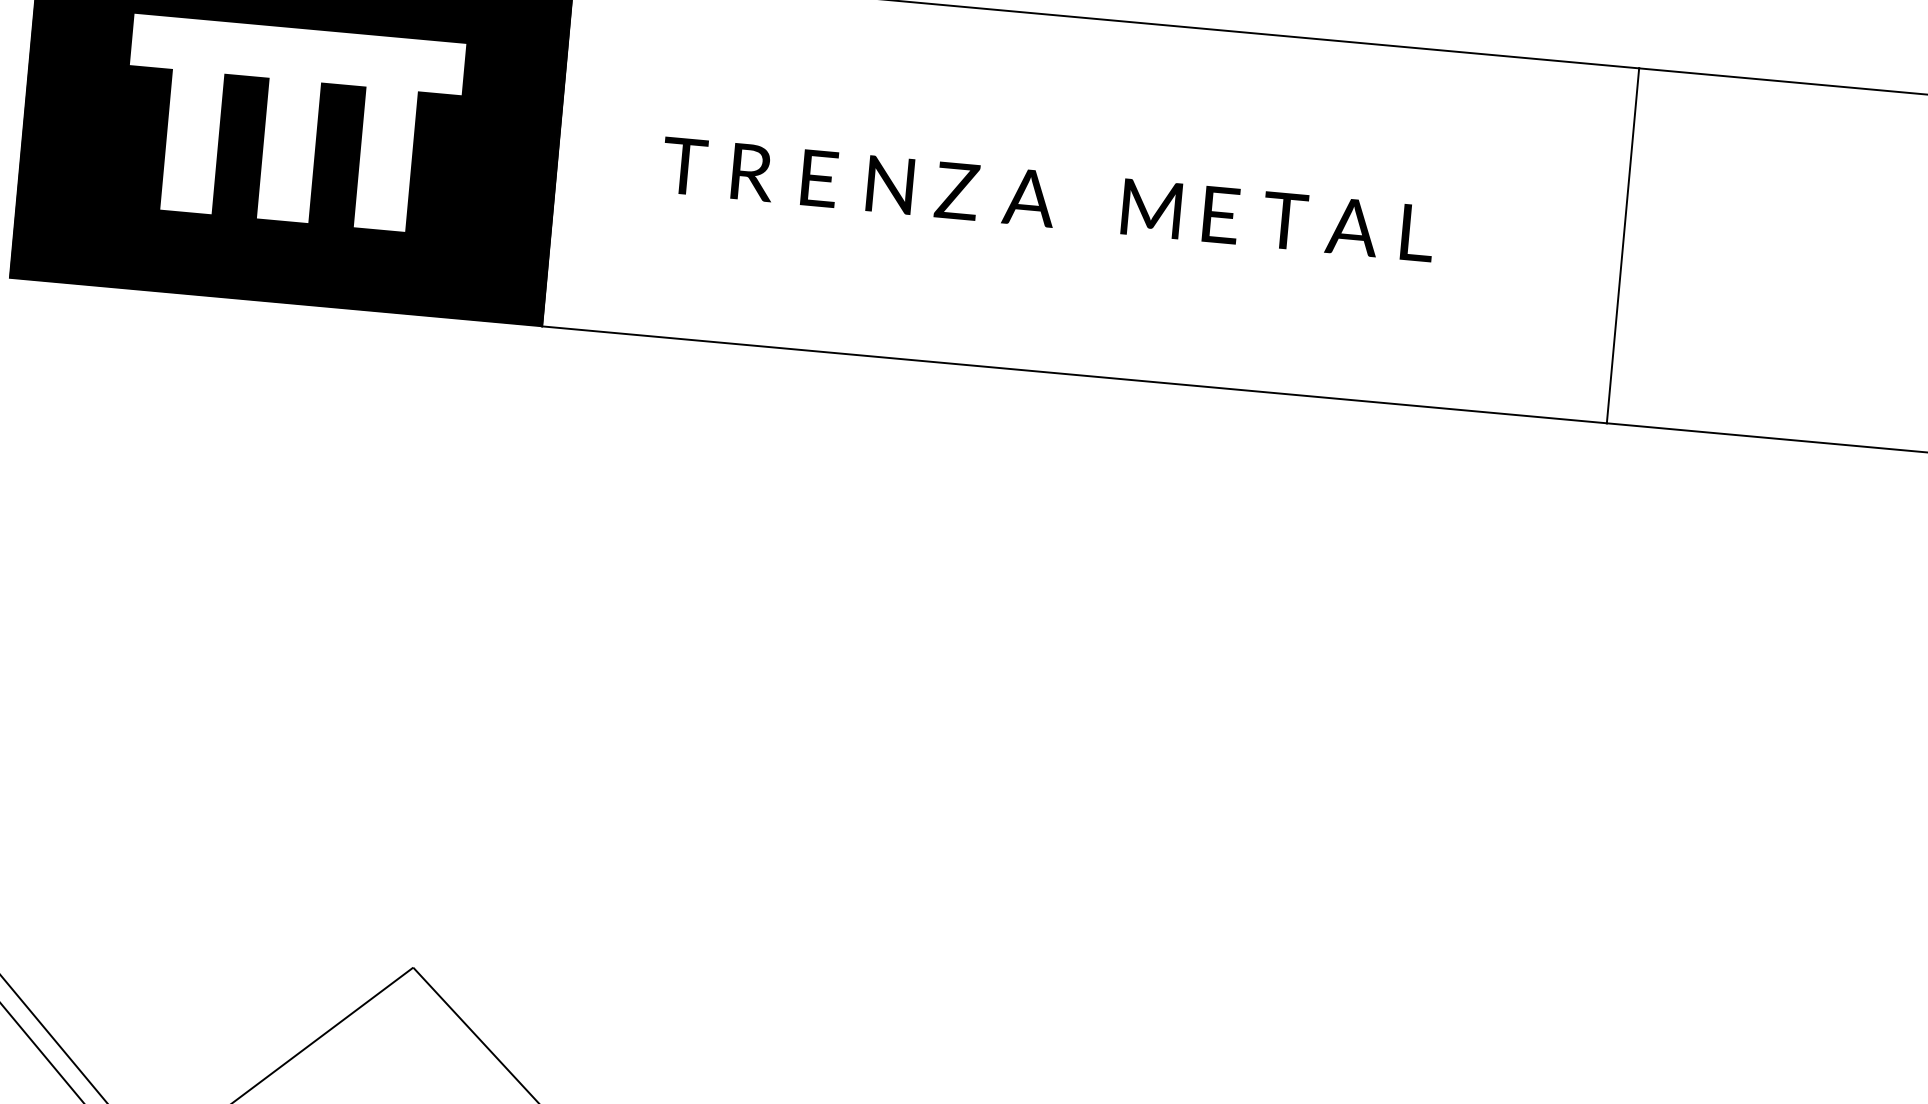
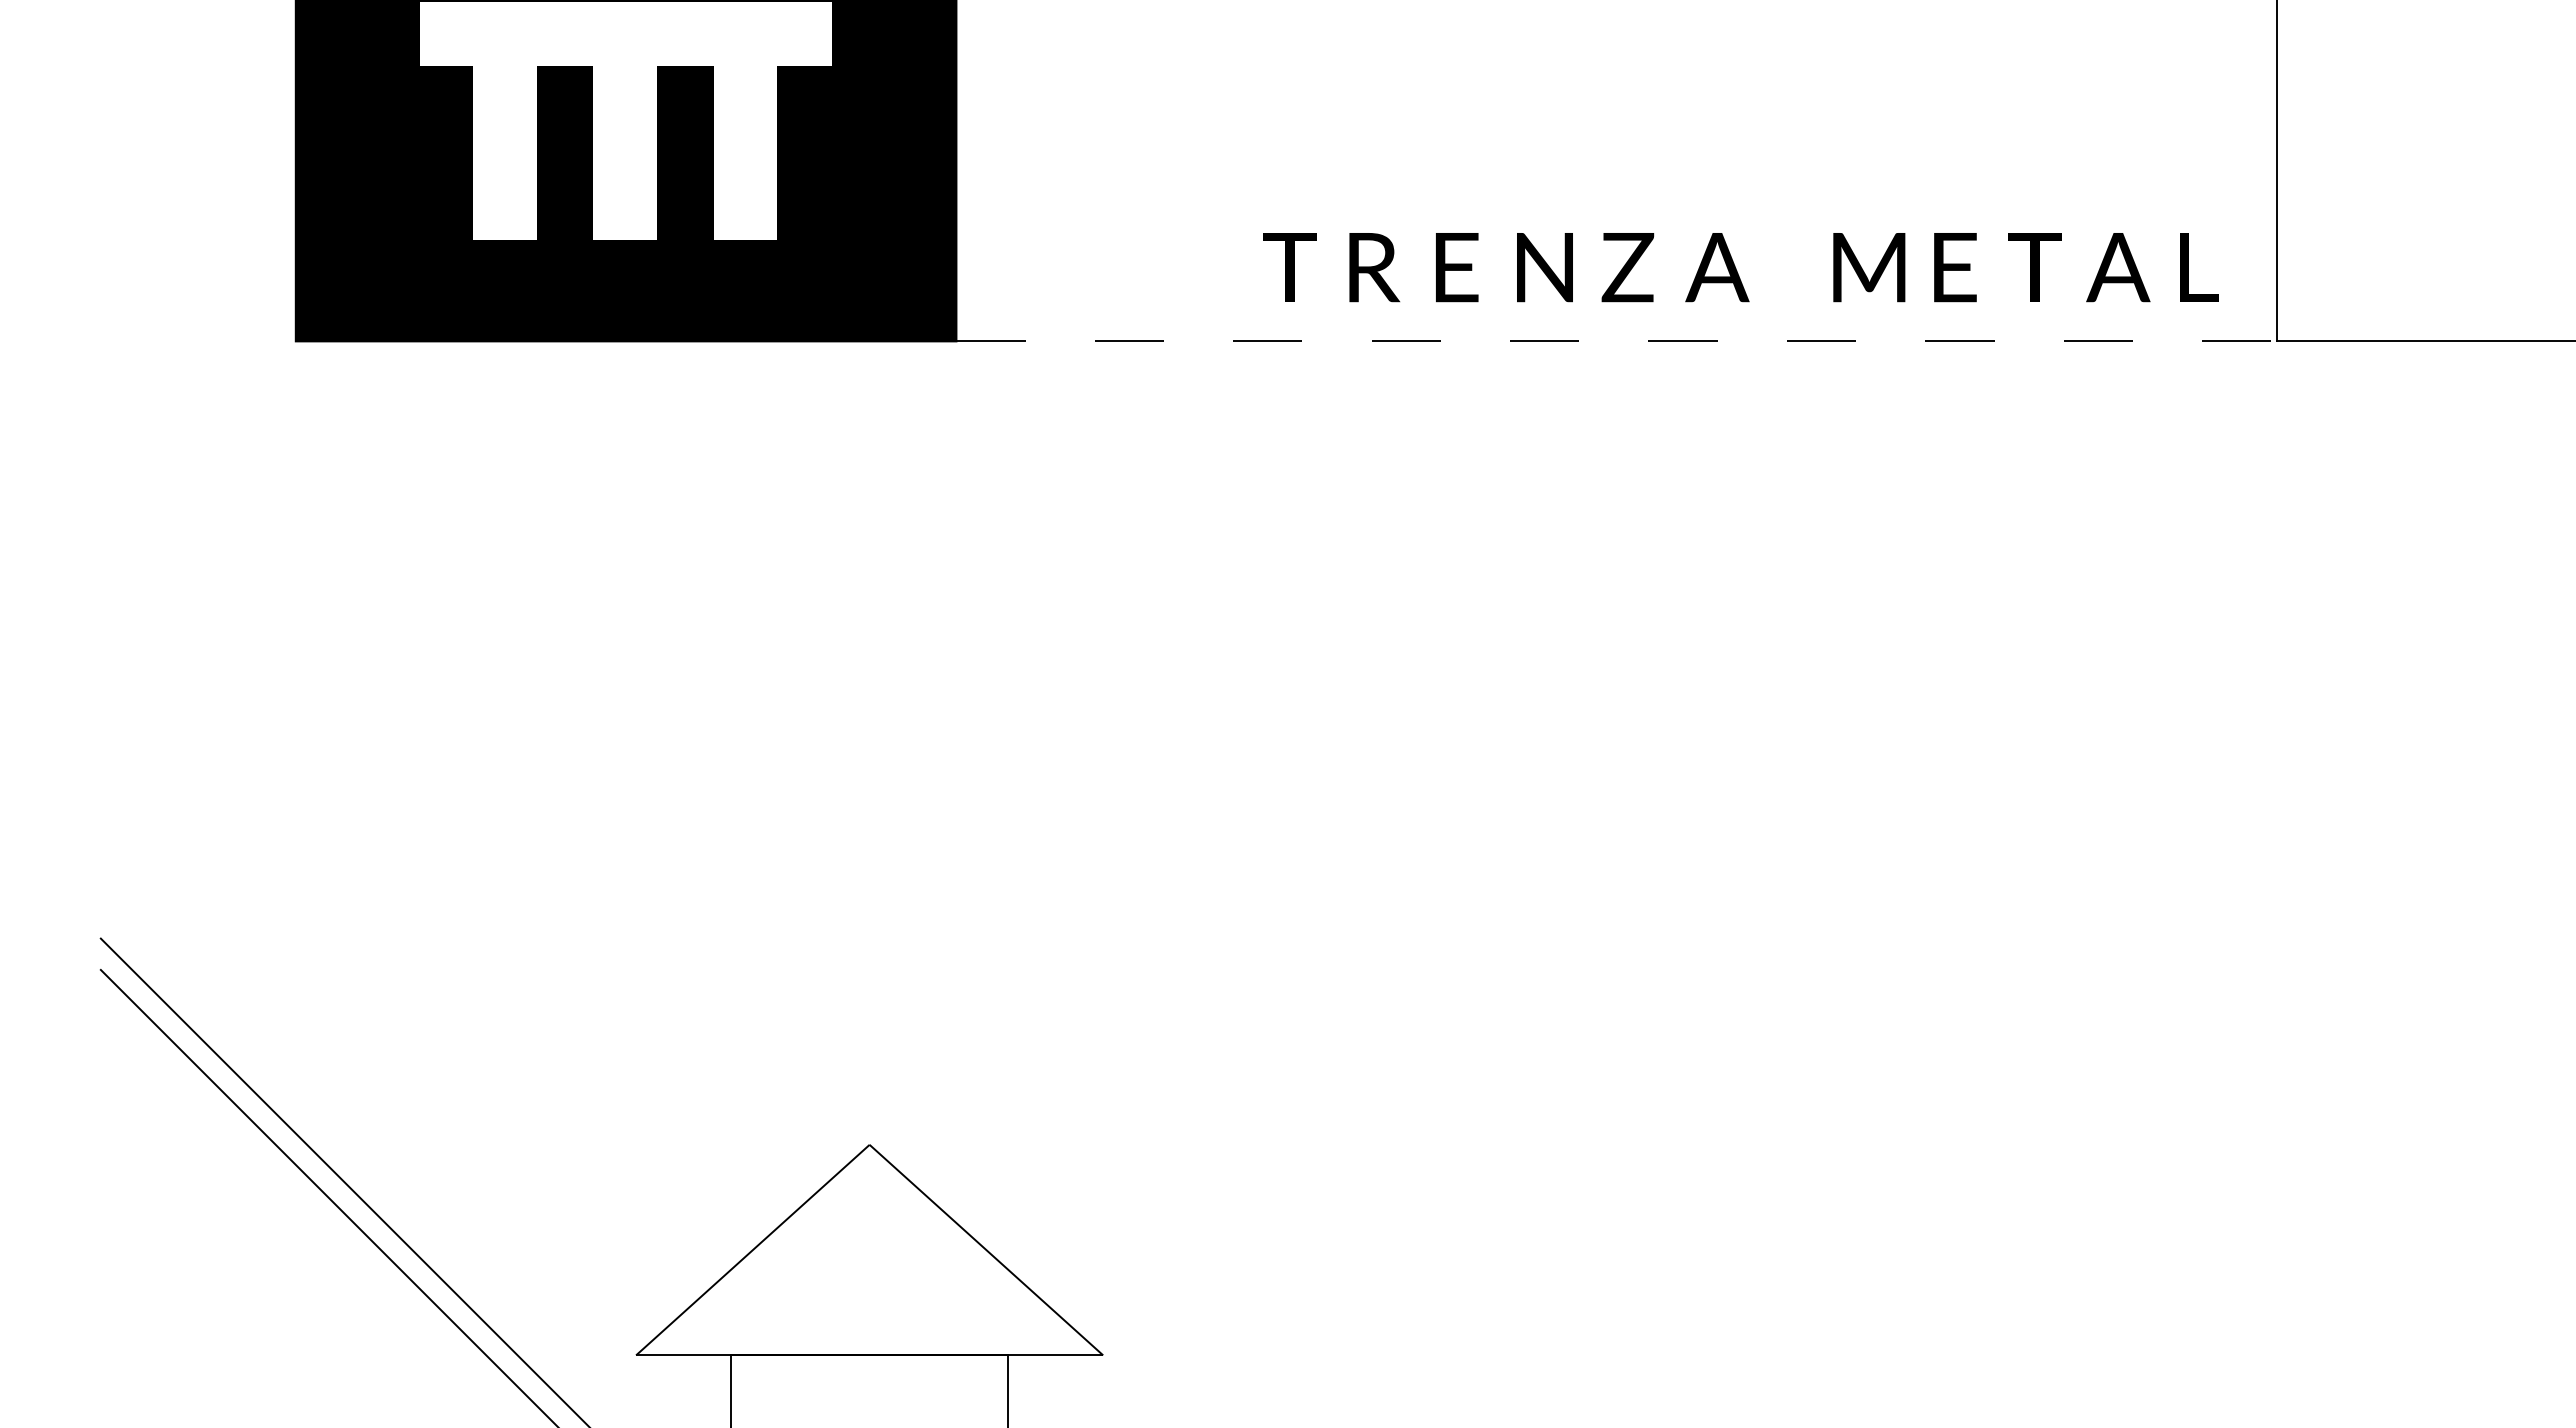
text: (1047, 199) -> (1740, 267), moved
line: (1074, 374) -> (1617, 341), solid -> dashed

